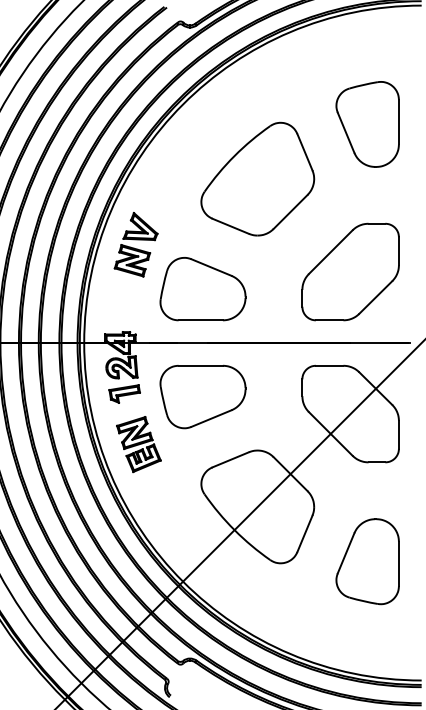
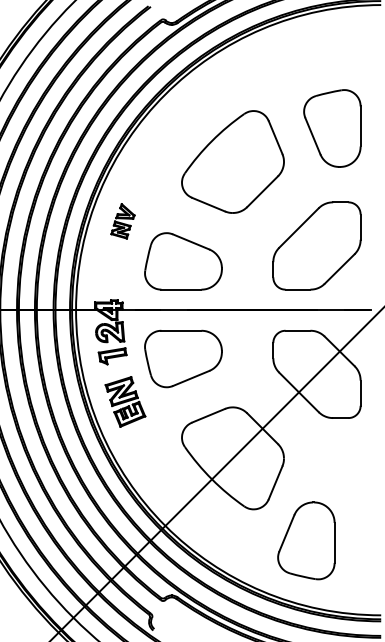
part: (367, 124) -> (332, 128), moved
part: (135, 244) -> (122, 221), size x0.6
part: (367, 561) -> (306, 540), moved

